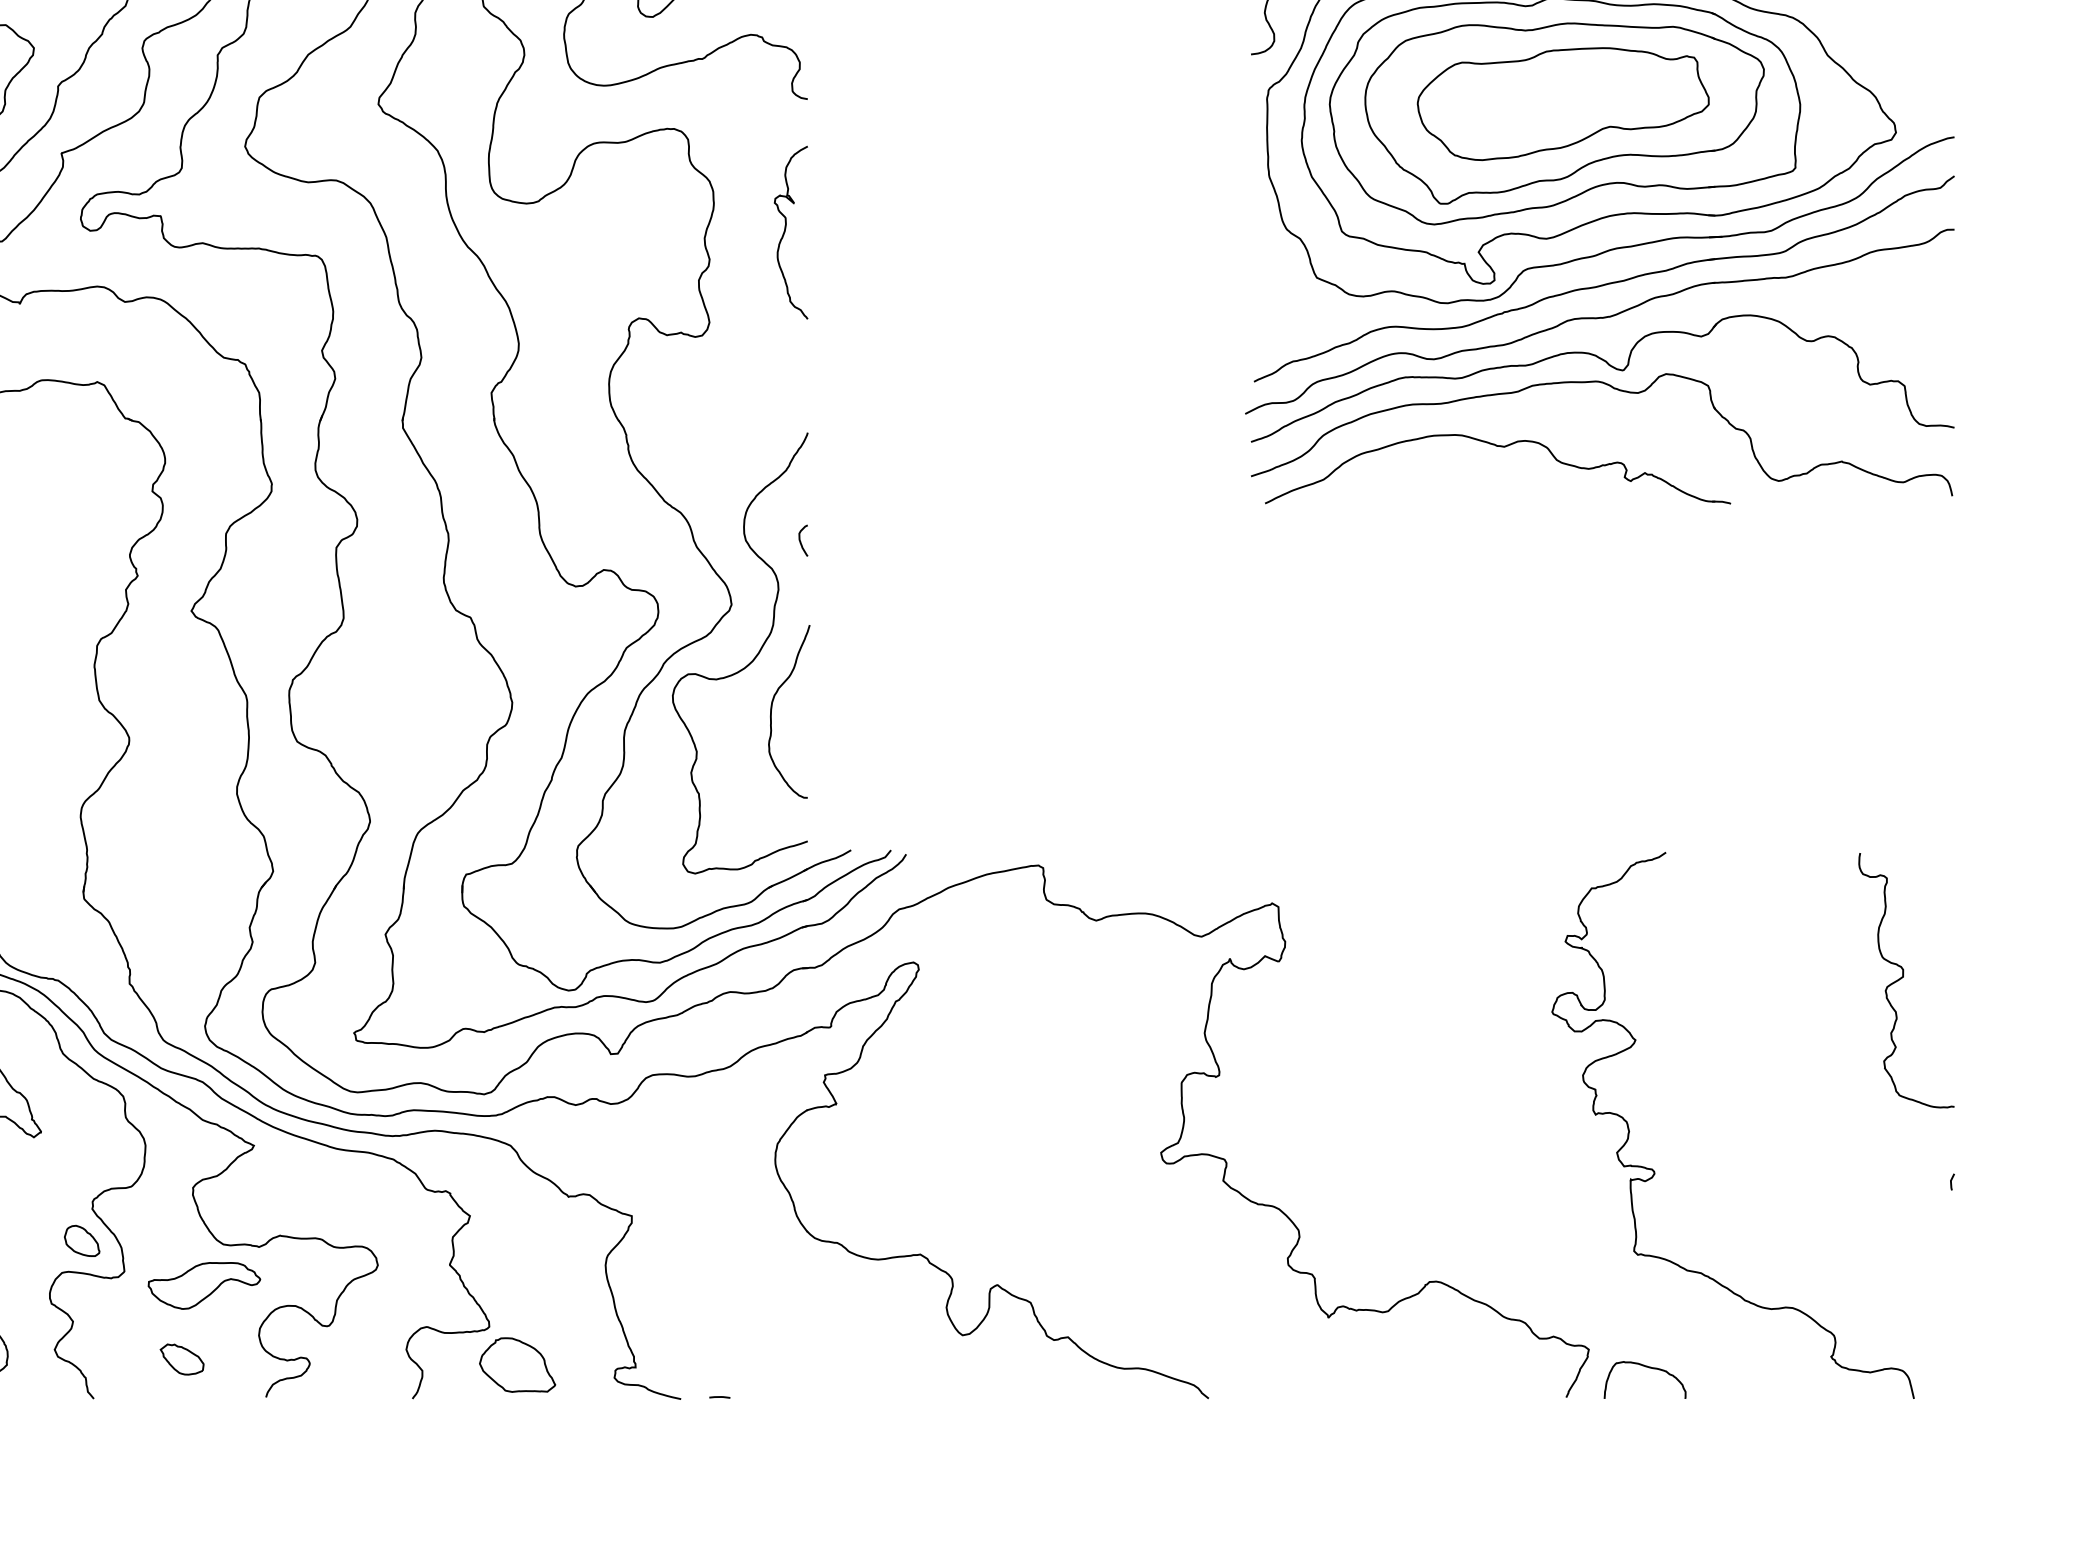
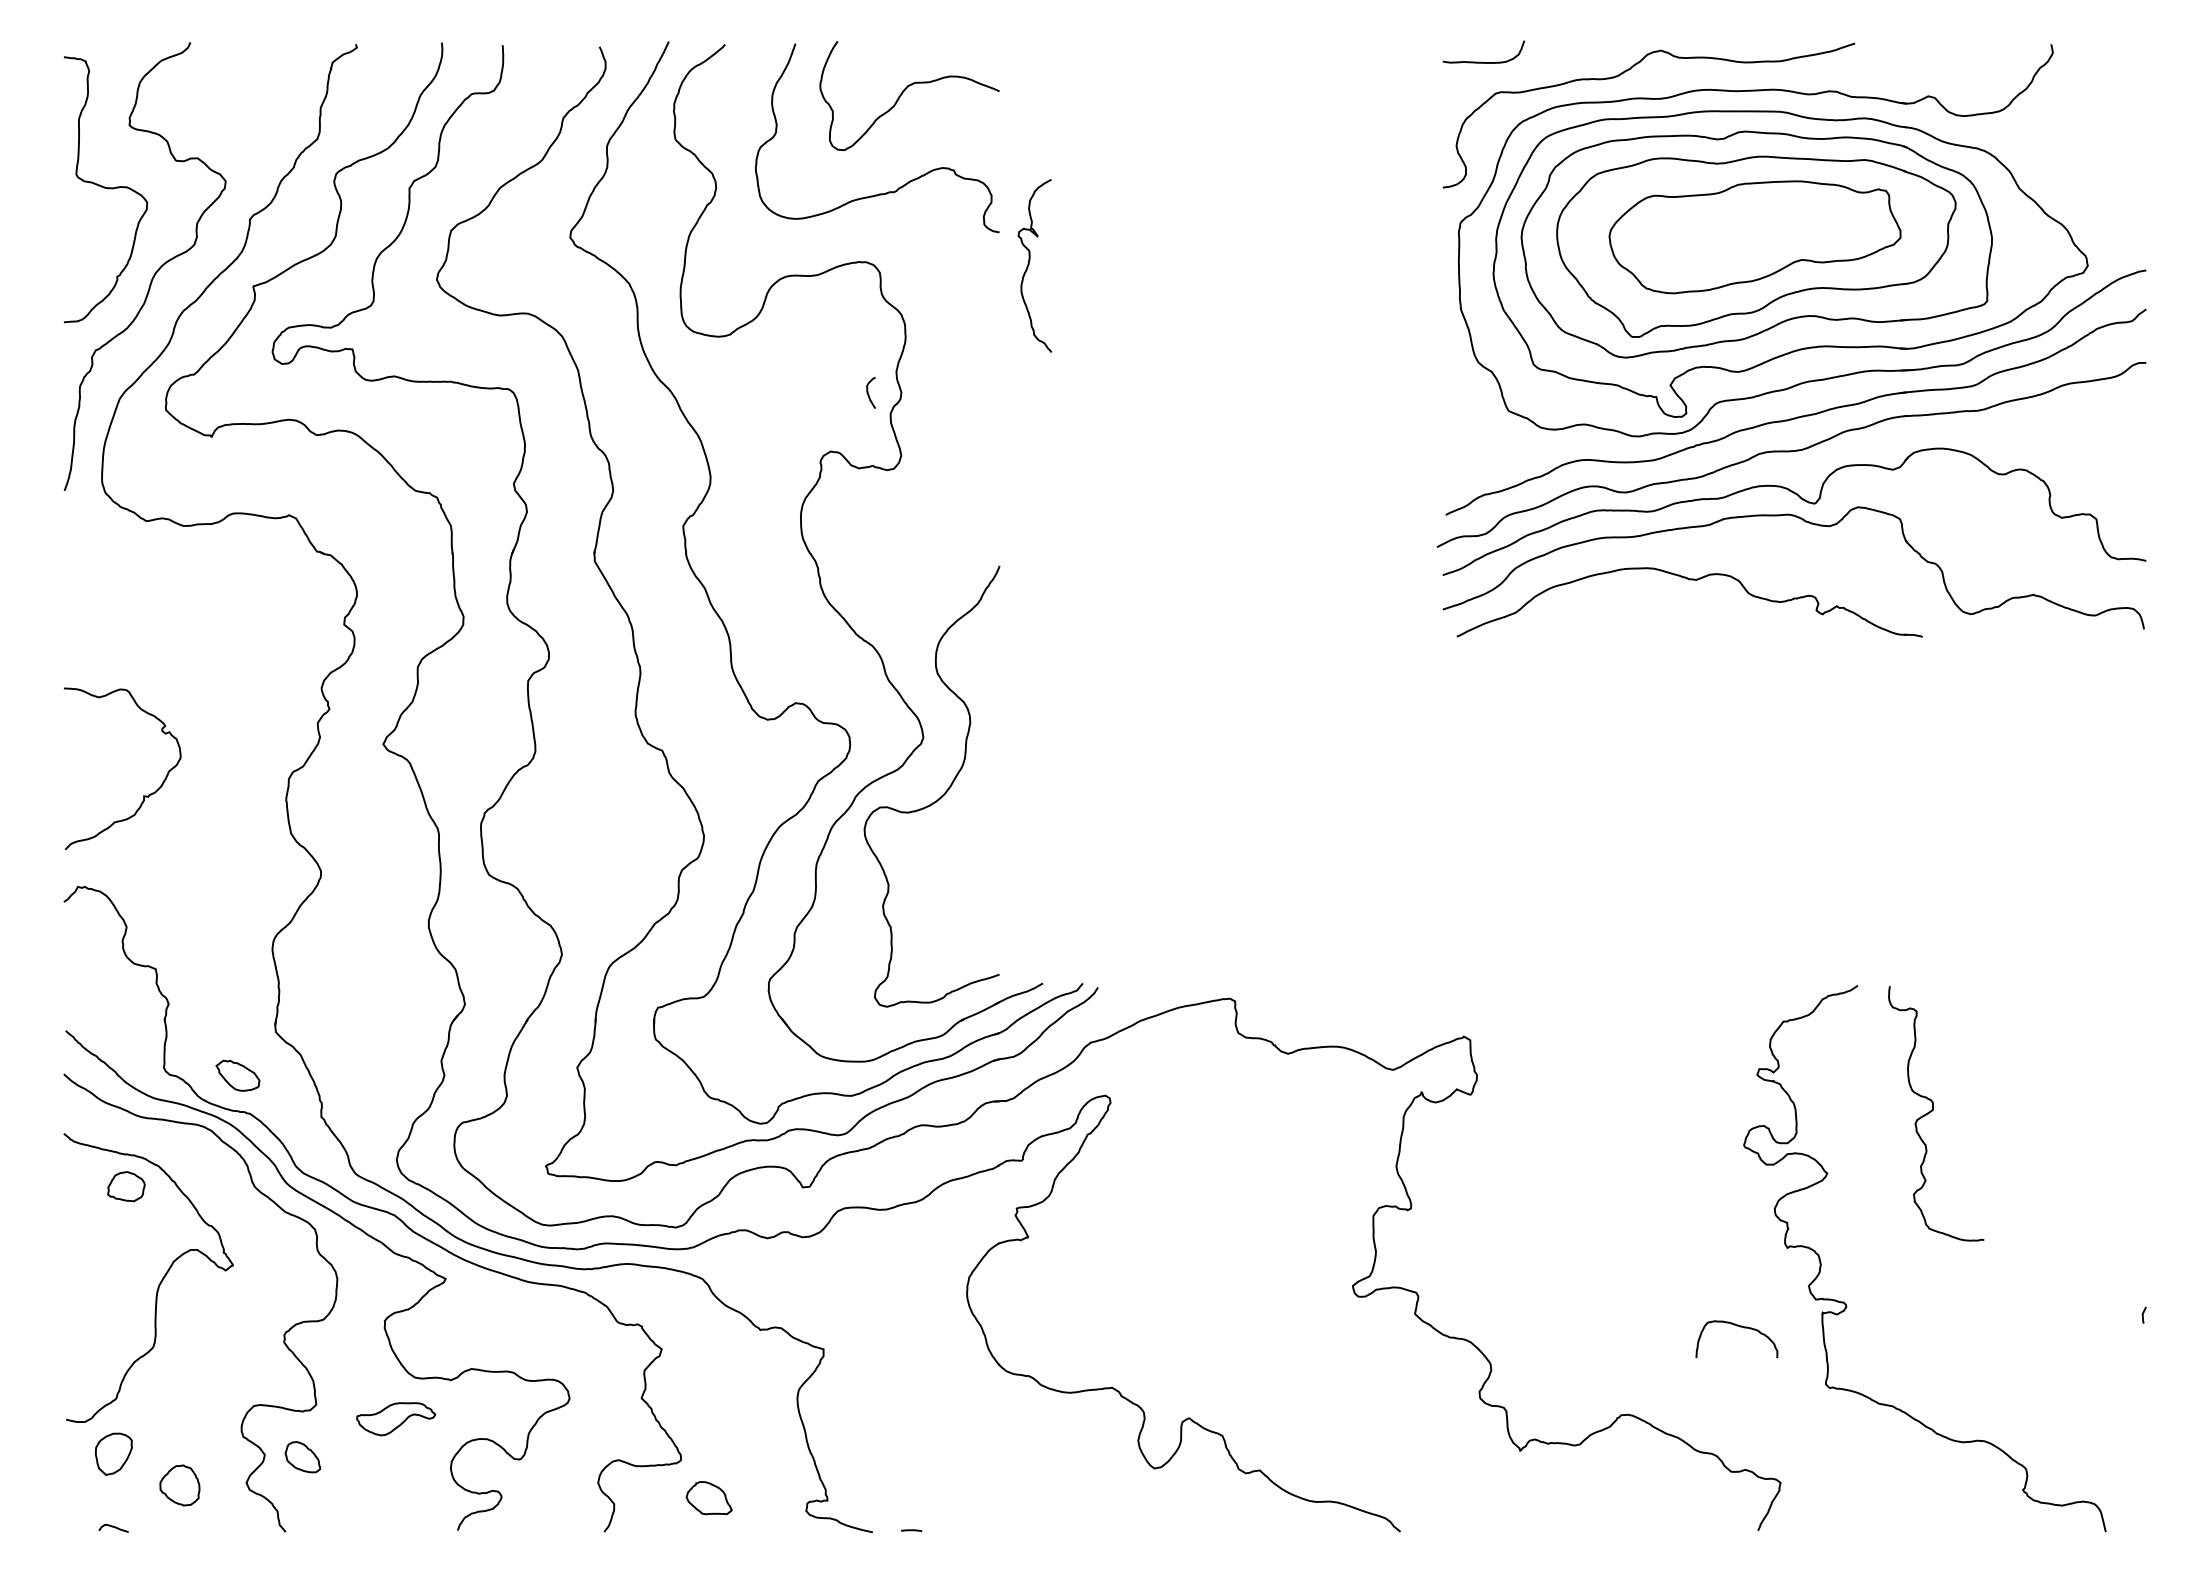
curve: (785, 232) -> (1029, 265), moved
curve: (800, 540) -> (868, 392), moved
curve: (772, 707) -> (964, 840), removed
curve: (1903, 977) -> (1933, 1110), moved
part: (81, 1241) -> (302, 1457), moved
part: (203, 1286) -> (395, 1419), size x0.7
part: (181, 1359) -> (237, 1075), moved
part: (516, 1364) -> (708, 1497), size x0.6
curve: (1648, 1368) -> (1740, 1327), moved

